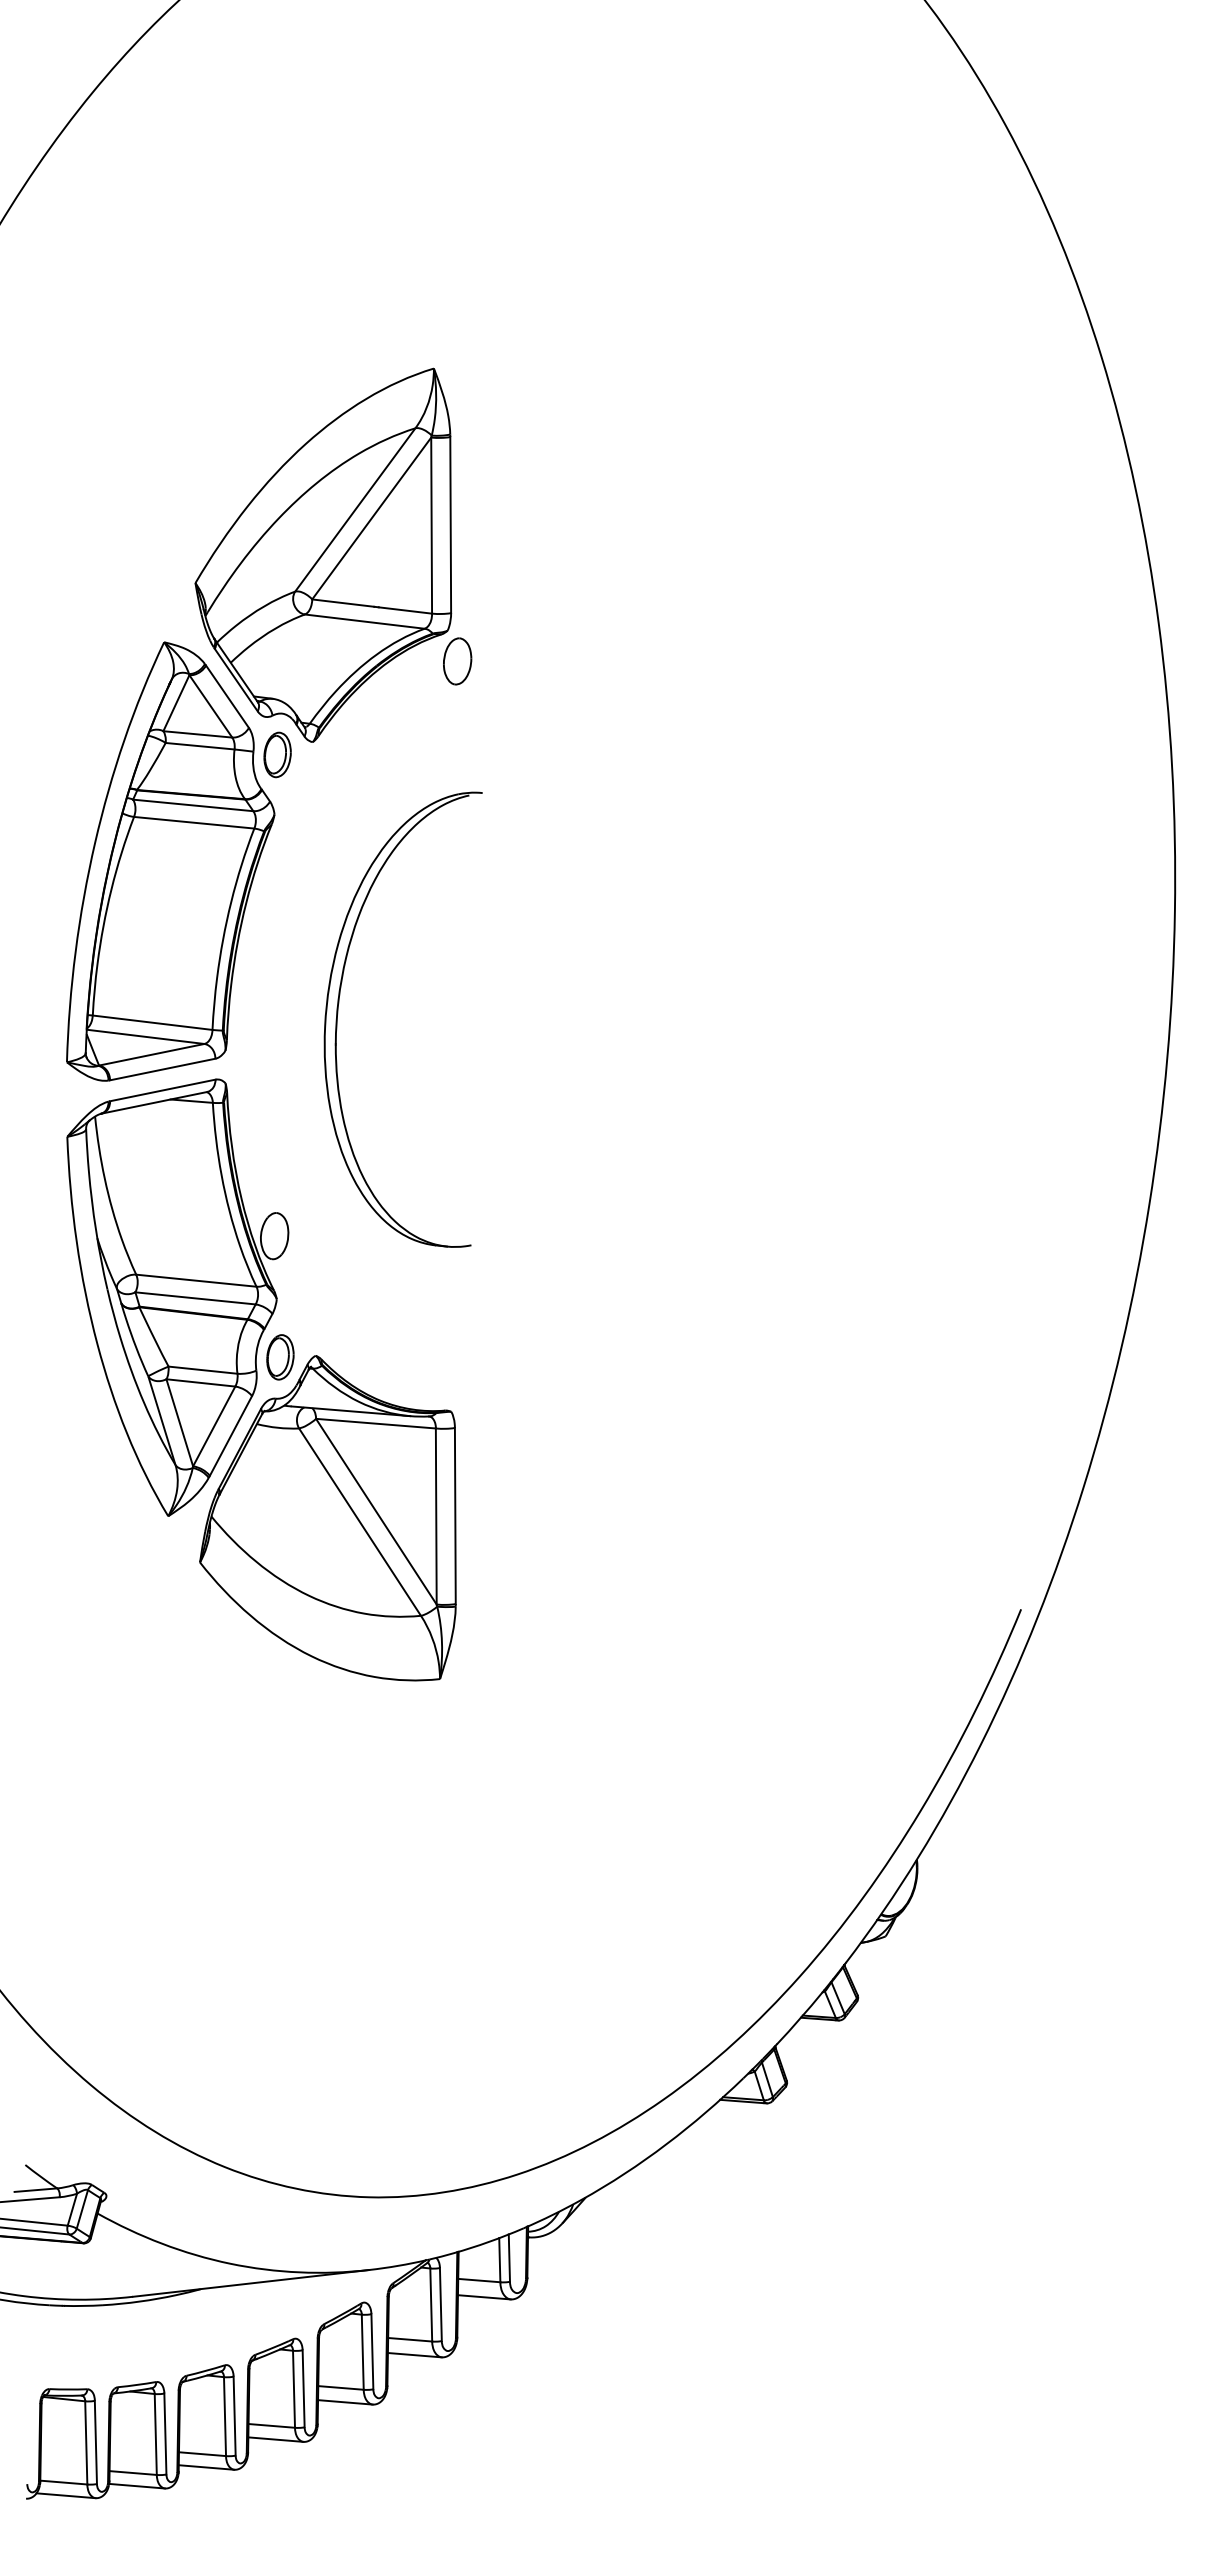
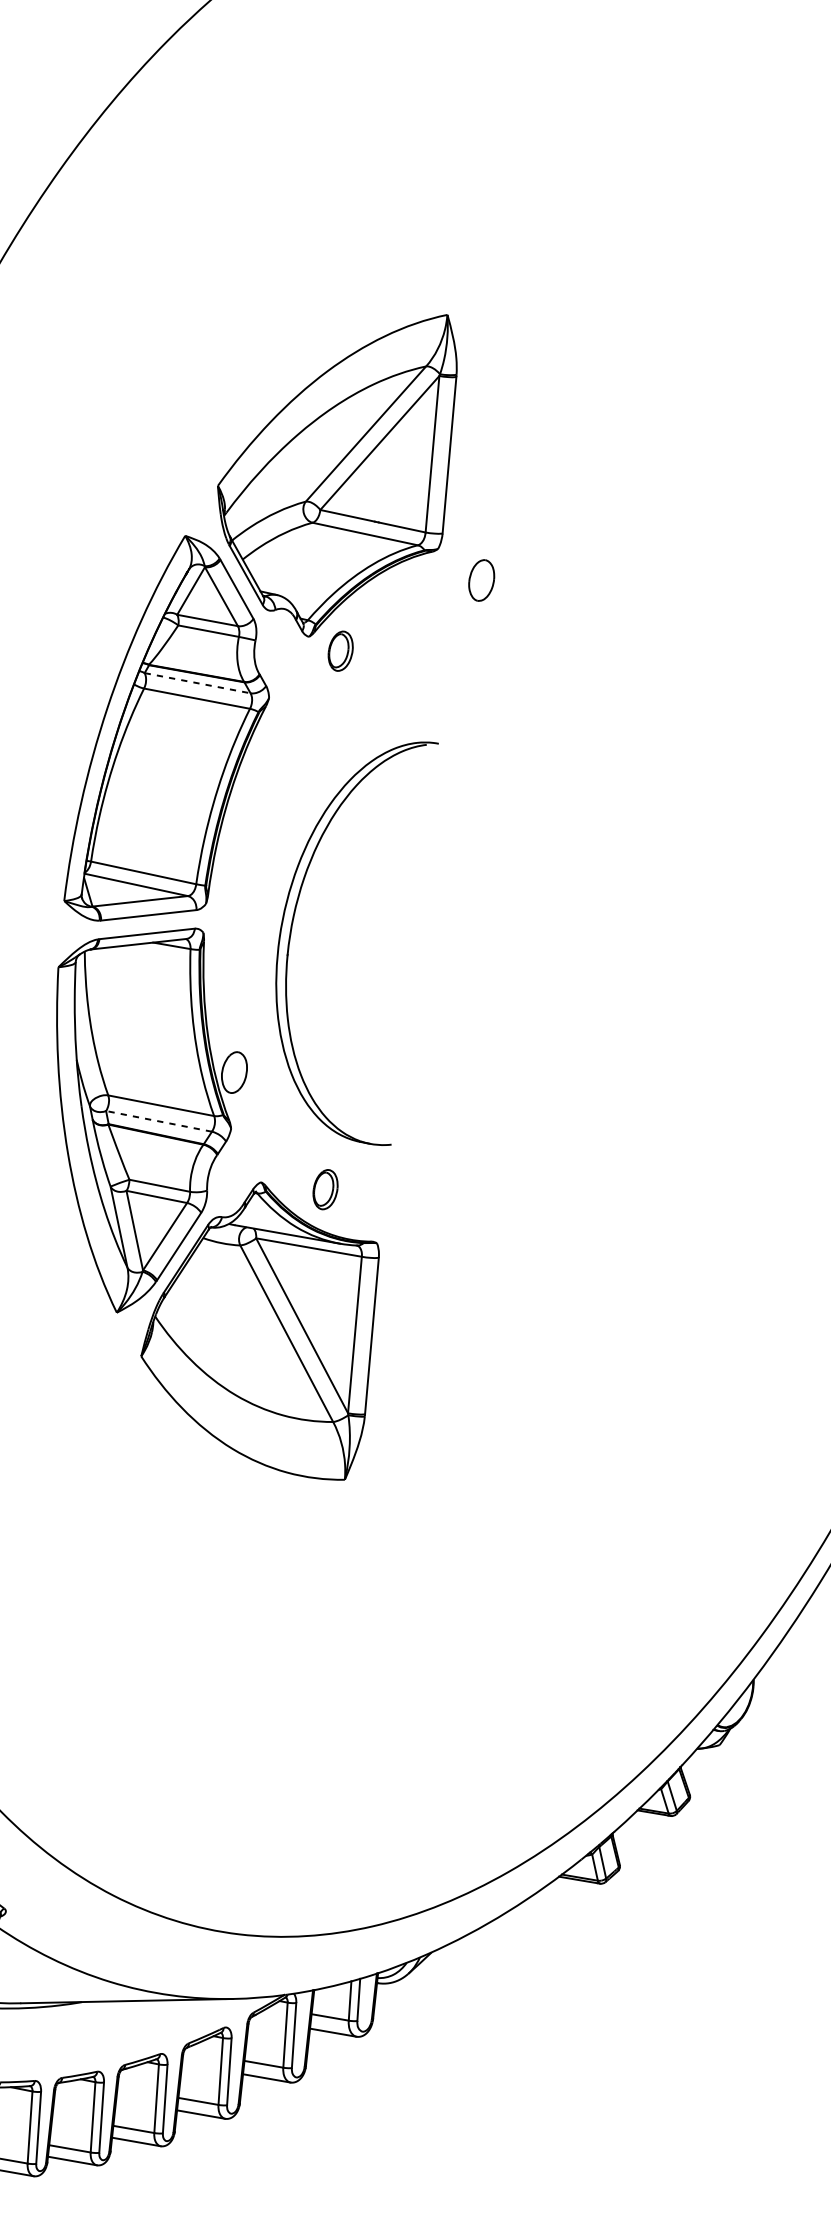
part: (457, 661) -> (481, 580), moved
part: (277, 754) -> (340, 650), moved
line: (193, 805) -> (197, 683), solid -> dashed
part: (338, 1013) -> (292, 927), moved
line: (195, 1298) -> (158, 1121), solid -> dashed
part: (280, 1357) -> (325, 1189), moved

